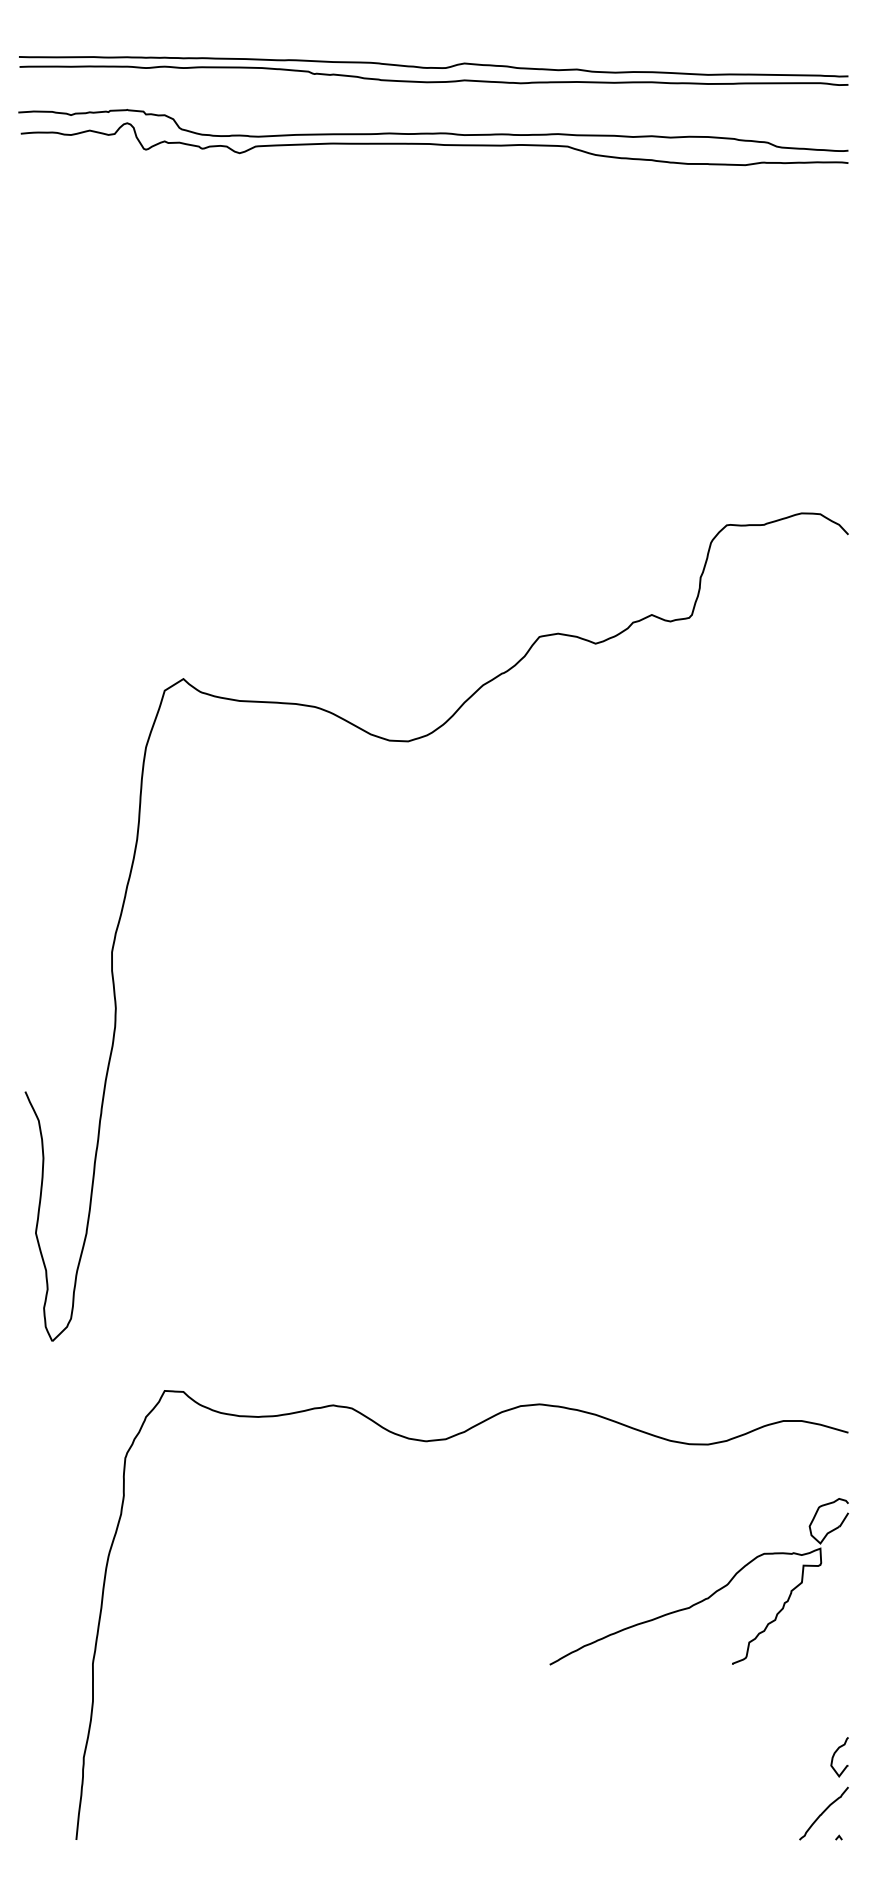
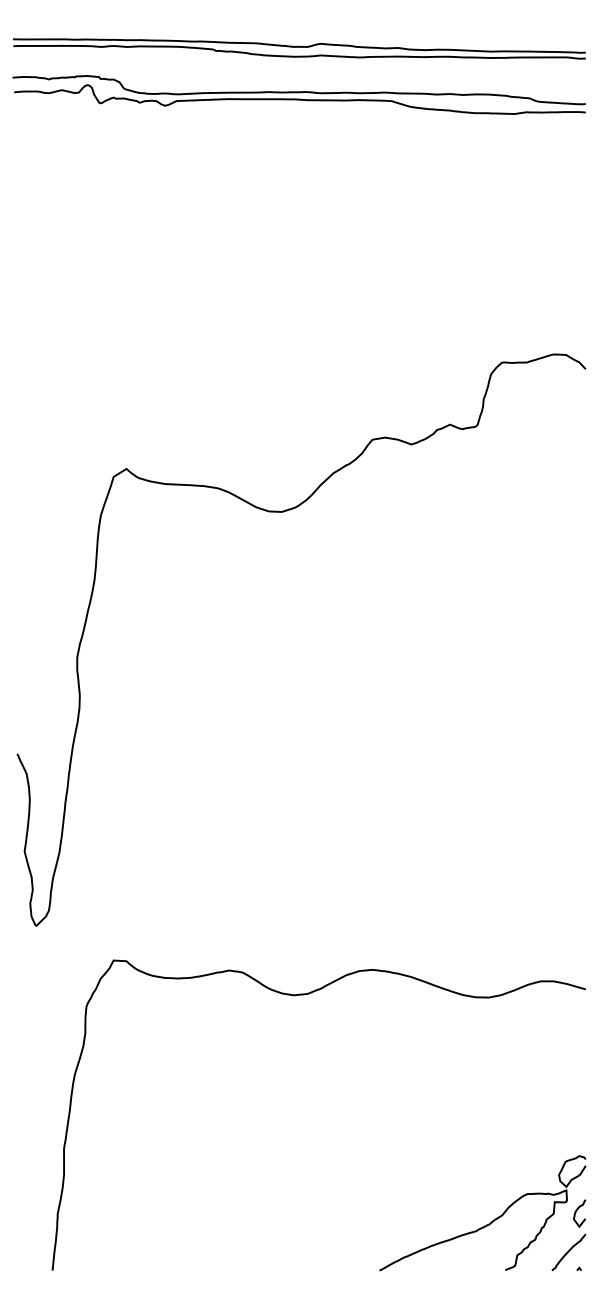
part: (707, 1596) -> (488, 1223), moved

